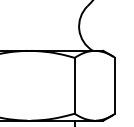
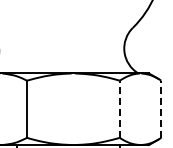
line: (74, 86) -> (119, 109), solid -> dashed
line: (115, 86) -> (161, 109), solid -> dashed

